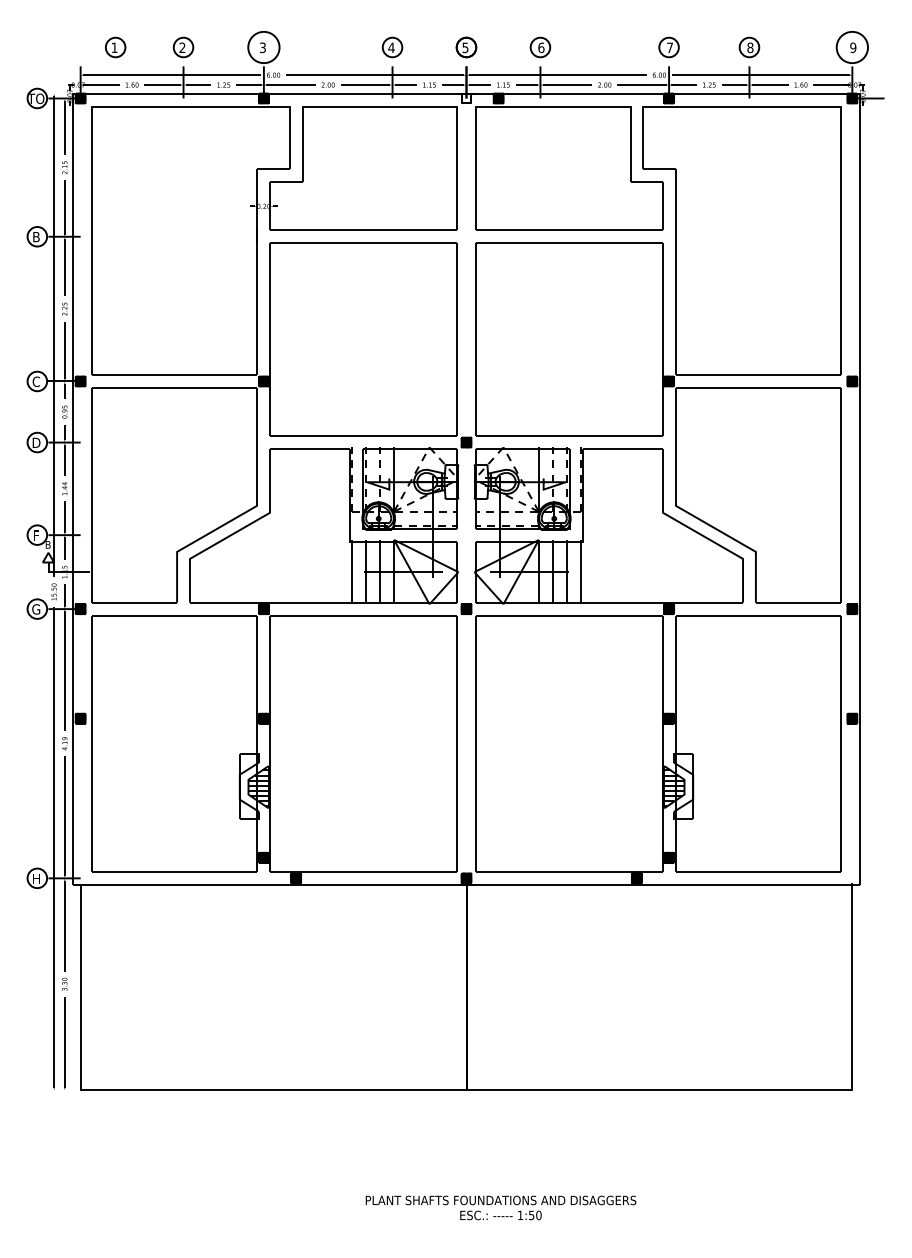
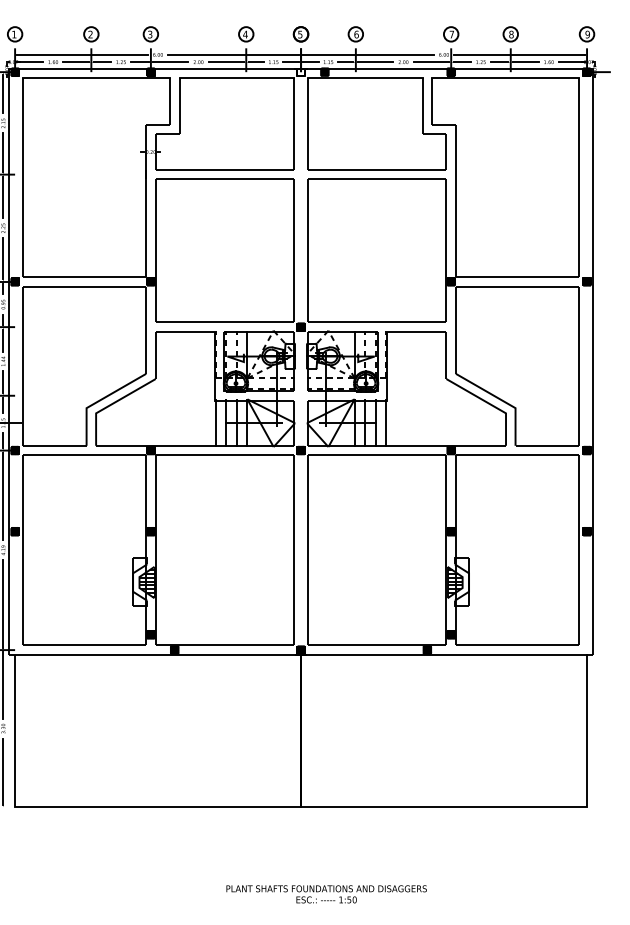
part: (115, 47) -> (15, 34), moved
circle: (263, 47) -> (150, 34), size x0.62
circle: (852, 47) -> (587, 34), size x0.62

